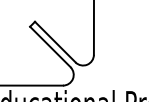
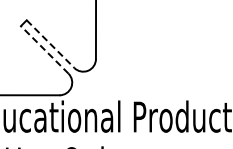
line: (55, 42) -> (50, 44), solid -> dashed
line: (50, 46) -> (44, 49), solid -> dashed

